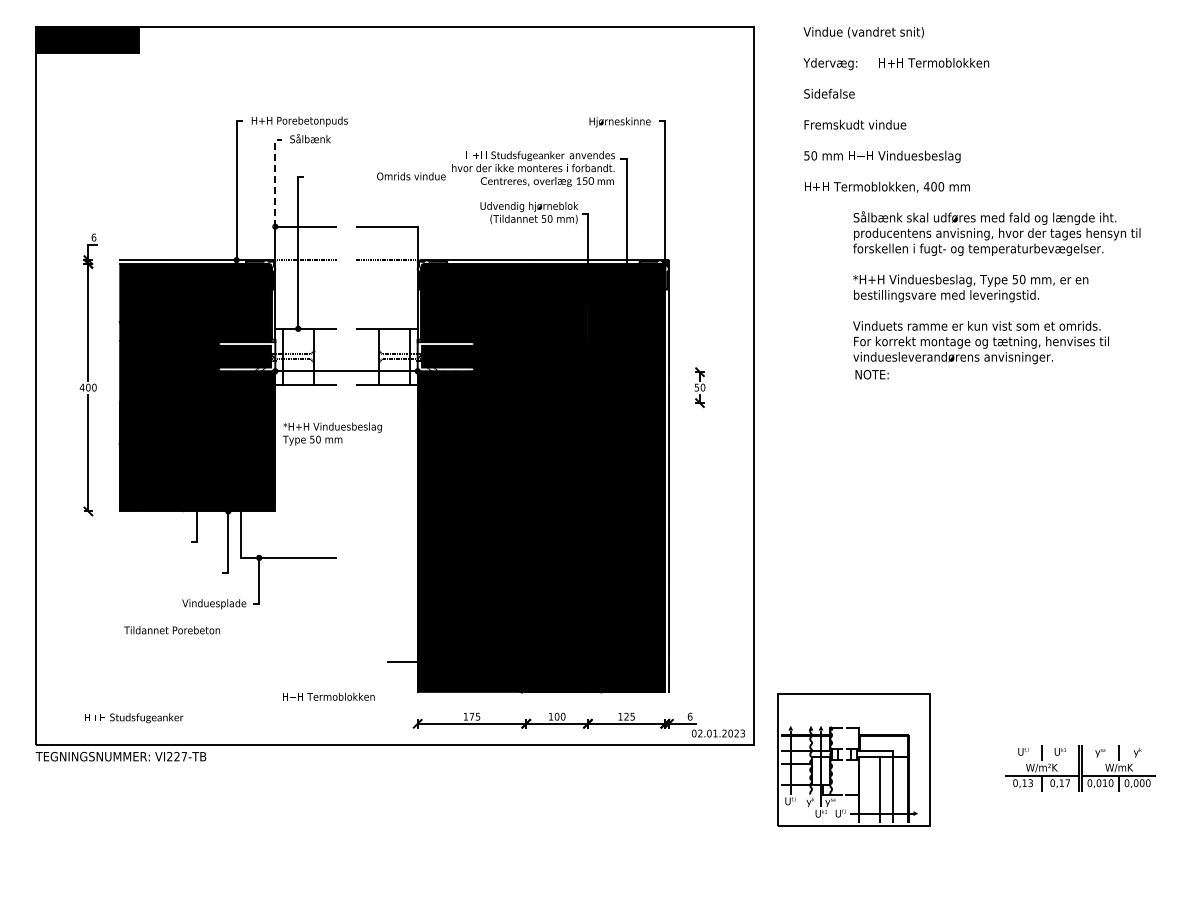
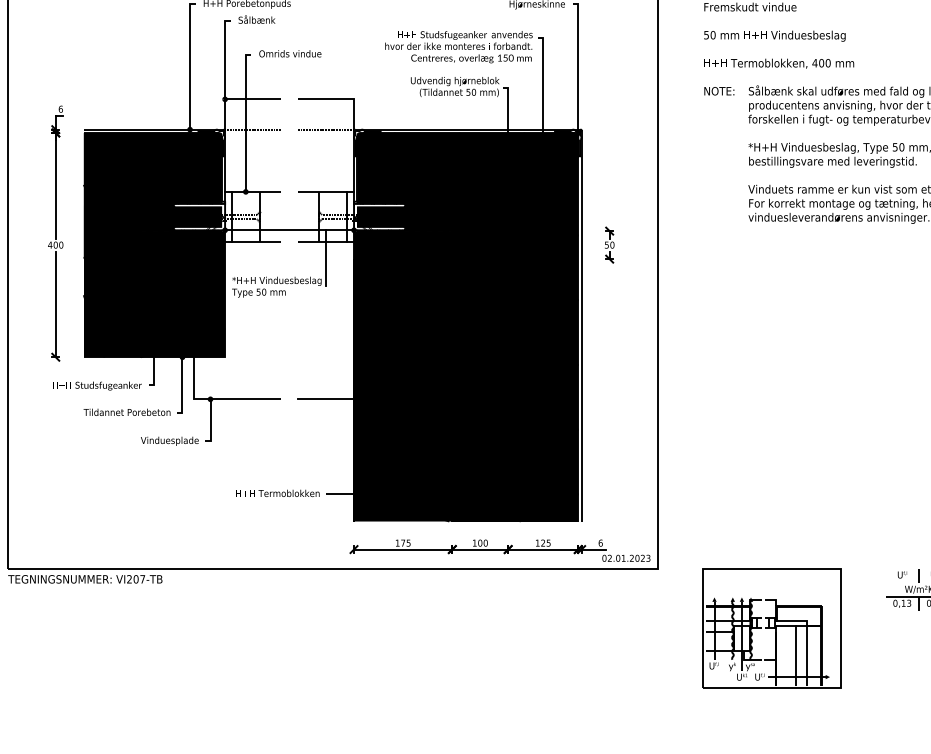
text: (411, 176) -> (290, 53), moved
line: (275, 178) -> (225, 55), dashed -> solid
text: (871, 374) -> (718, 91), moved
line: (386, 402) -> (325, 258), added
line: (386, 557) -> (325, 398), added
text: (171, 630) -> (126, 412), moved
text: (328, 696) -> (277, 493), moved
text: (134, 718) -> (97, 386), moved
text: (176, 756) -> (135, 579), VI227-TB -> VI207-TB
part: (853, 759) -> (771, 628), moved

